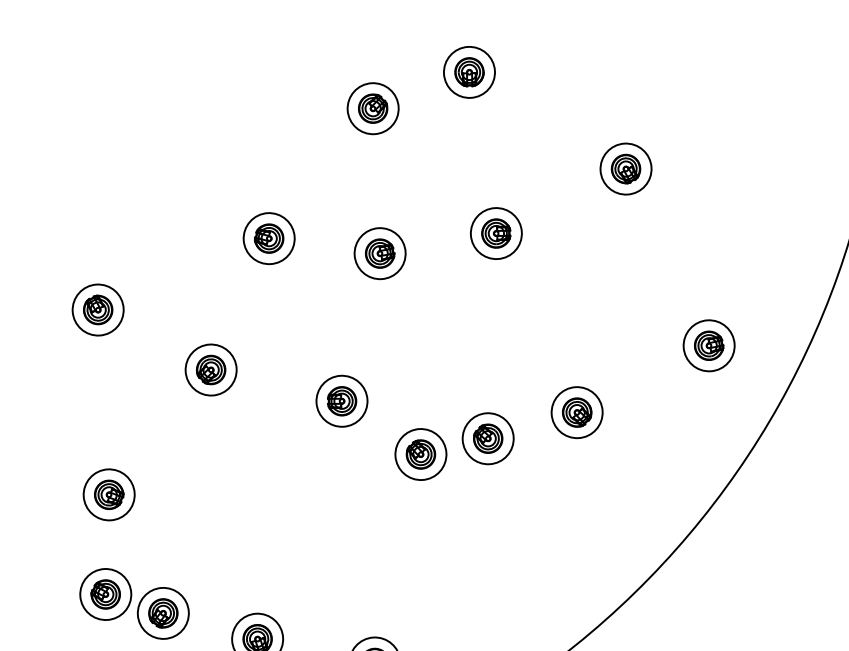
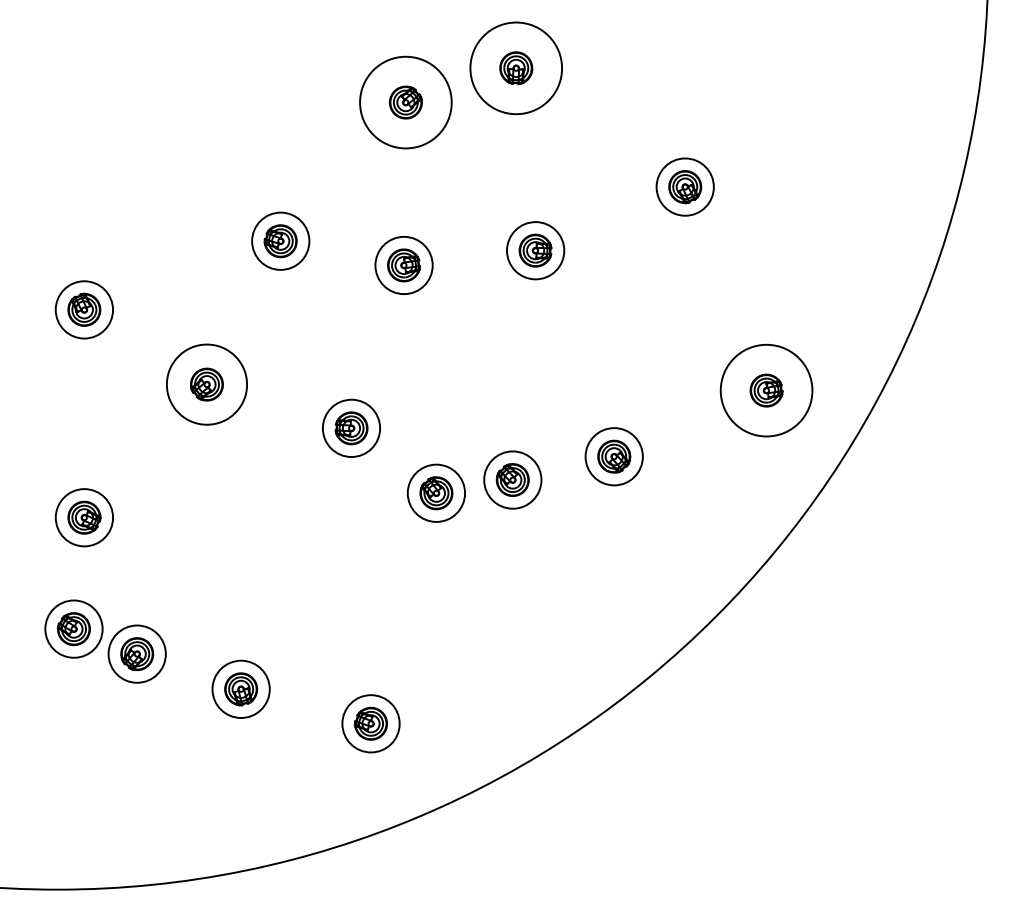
circle: (468, 72) -> (515, 68), size x1.6
circle: (372, 108) -> (405, 102), size x1.6
circle: (709, 345) -> (766, 390), size x1.6
circle: (210, 369) -> (206, 384), size x1.4

